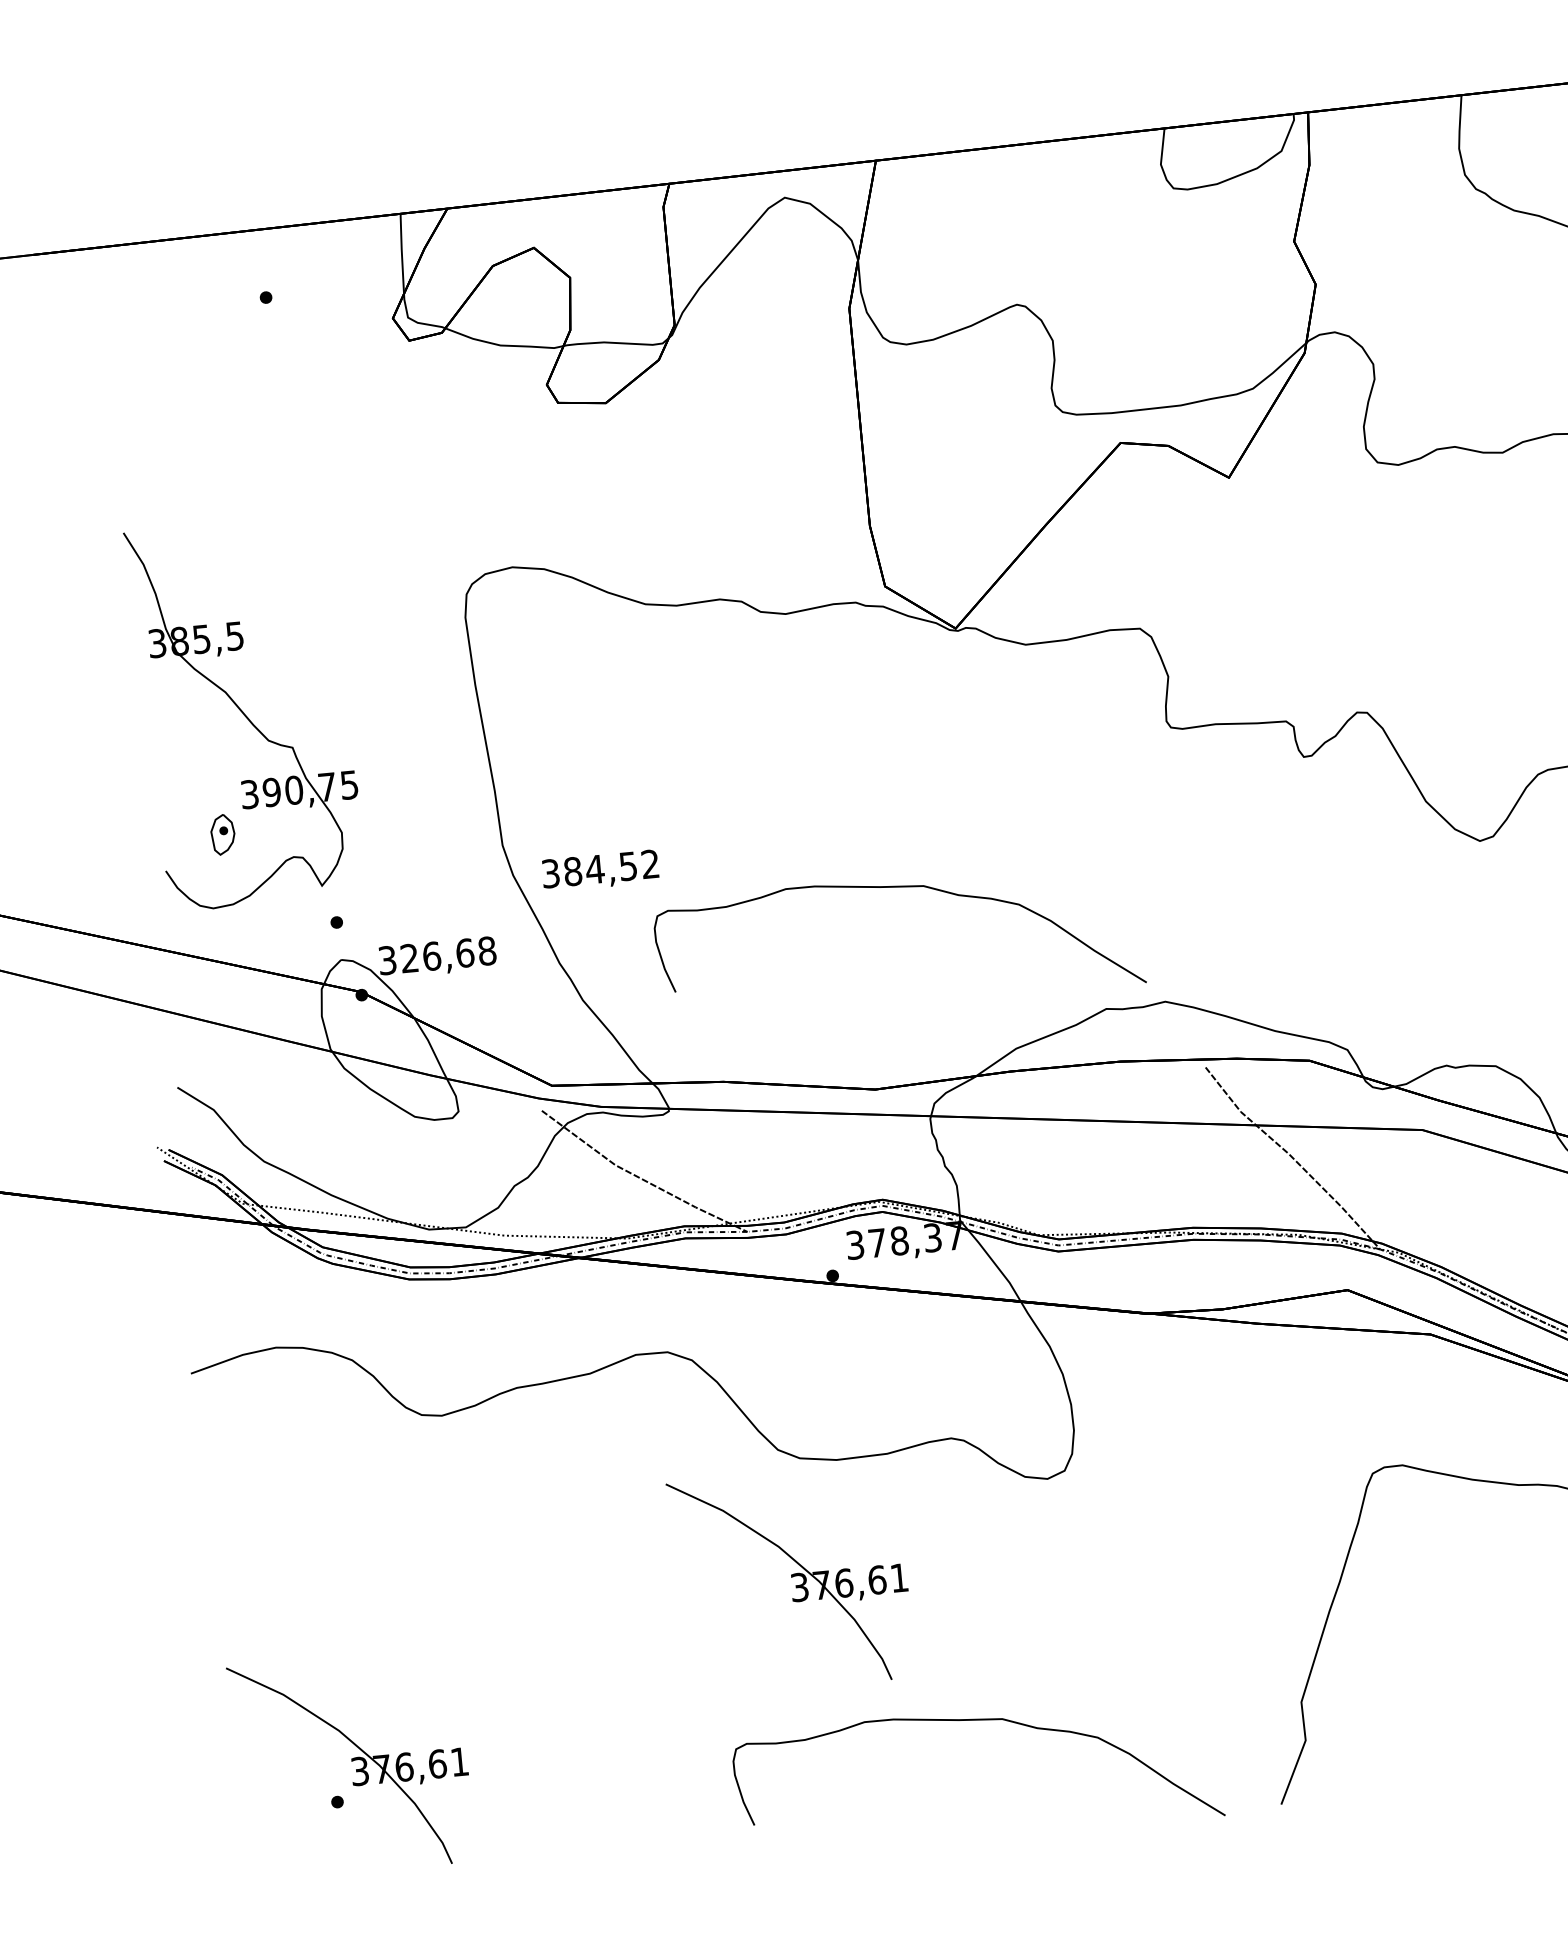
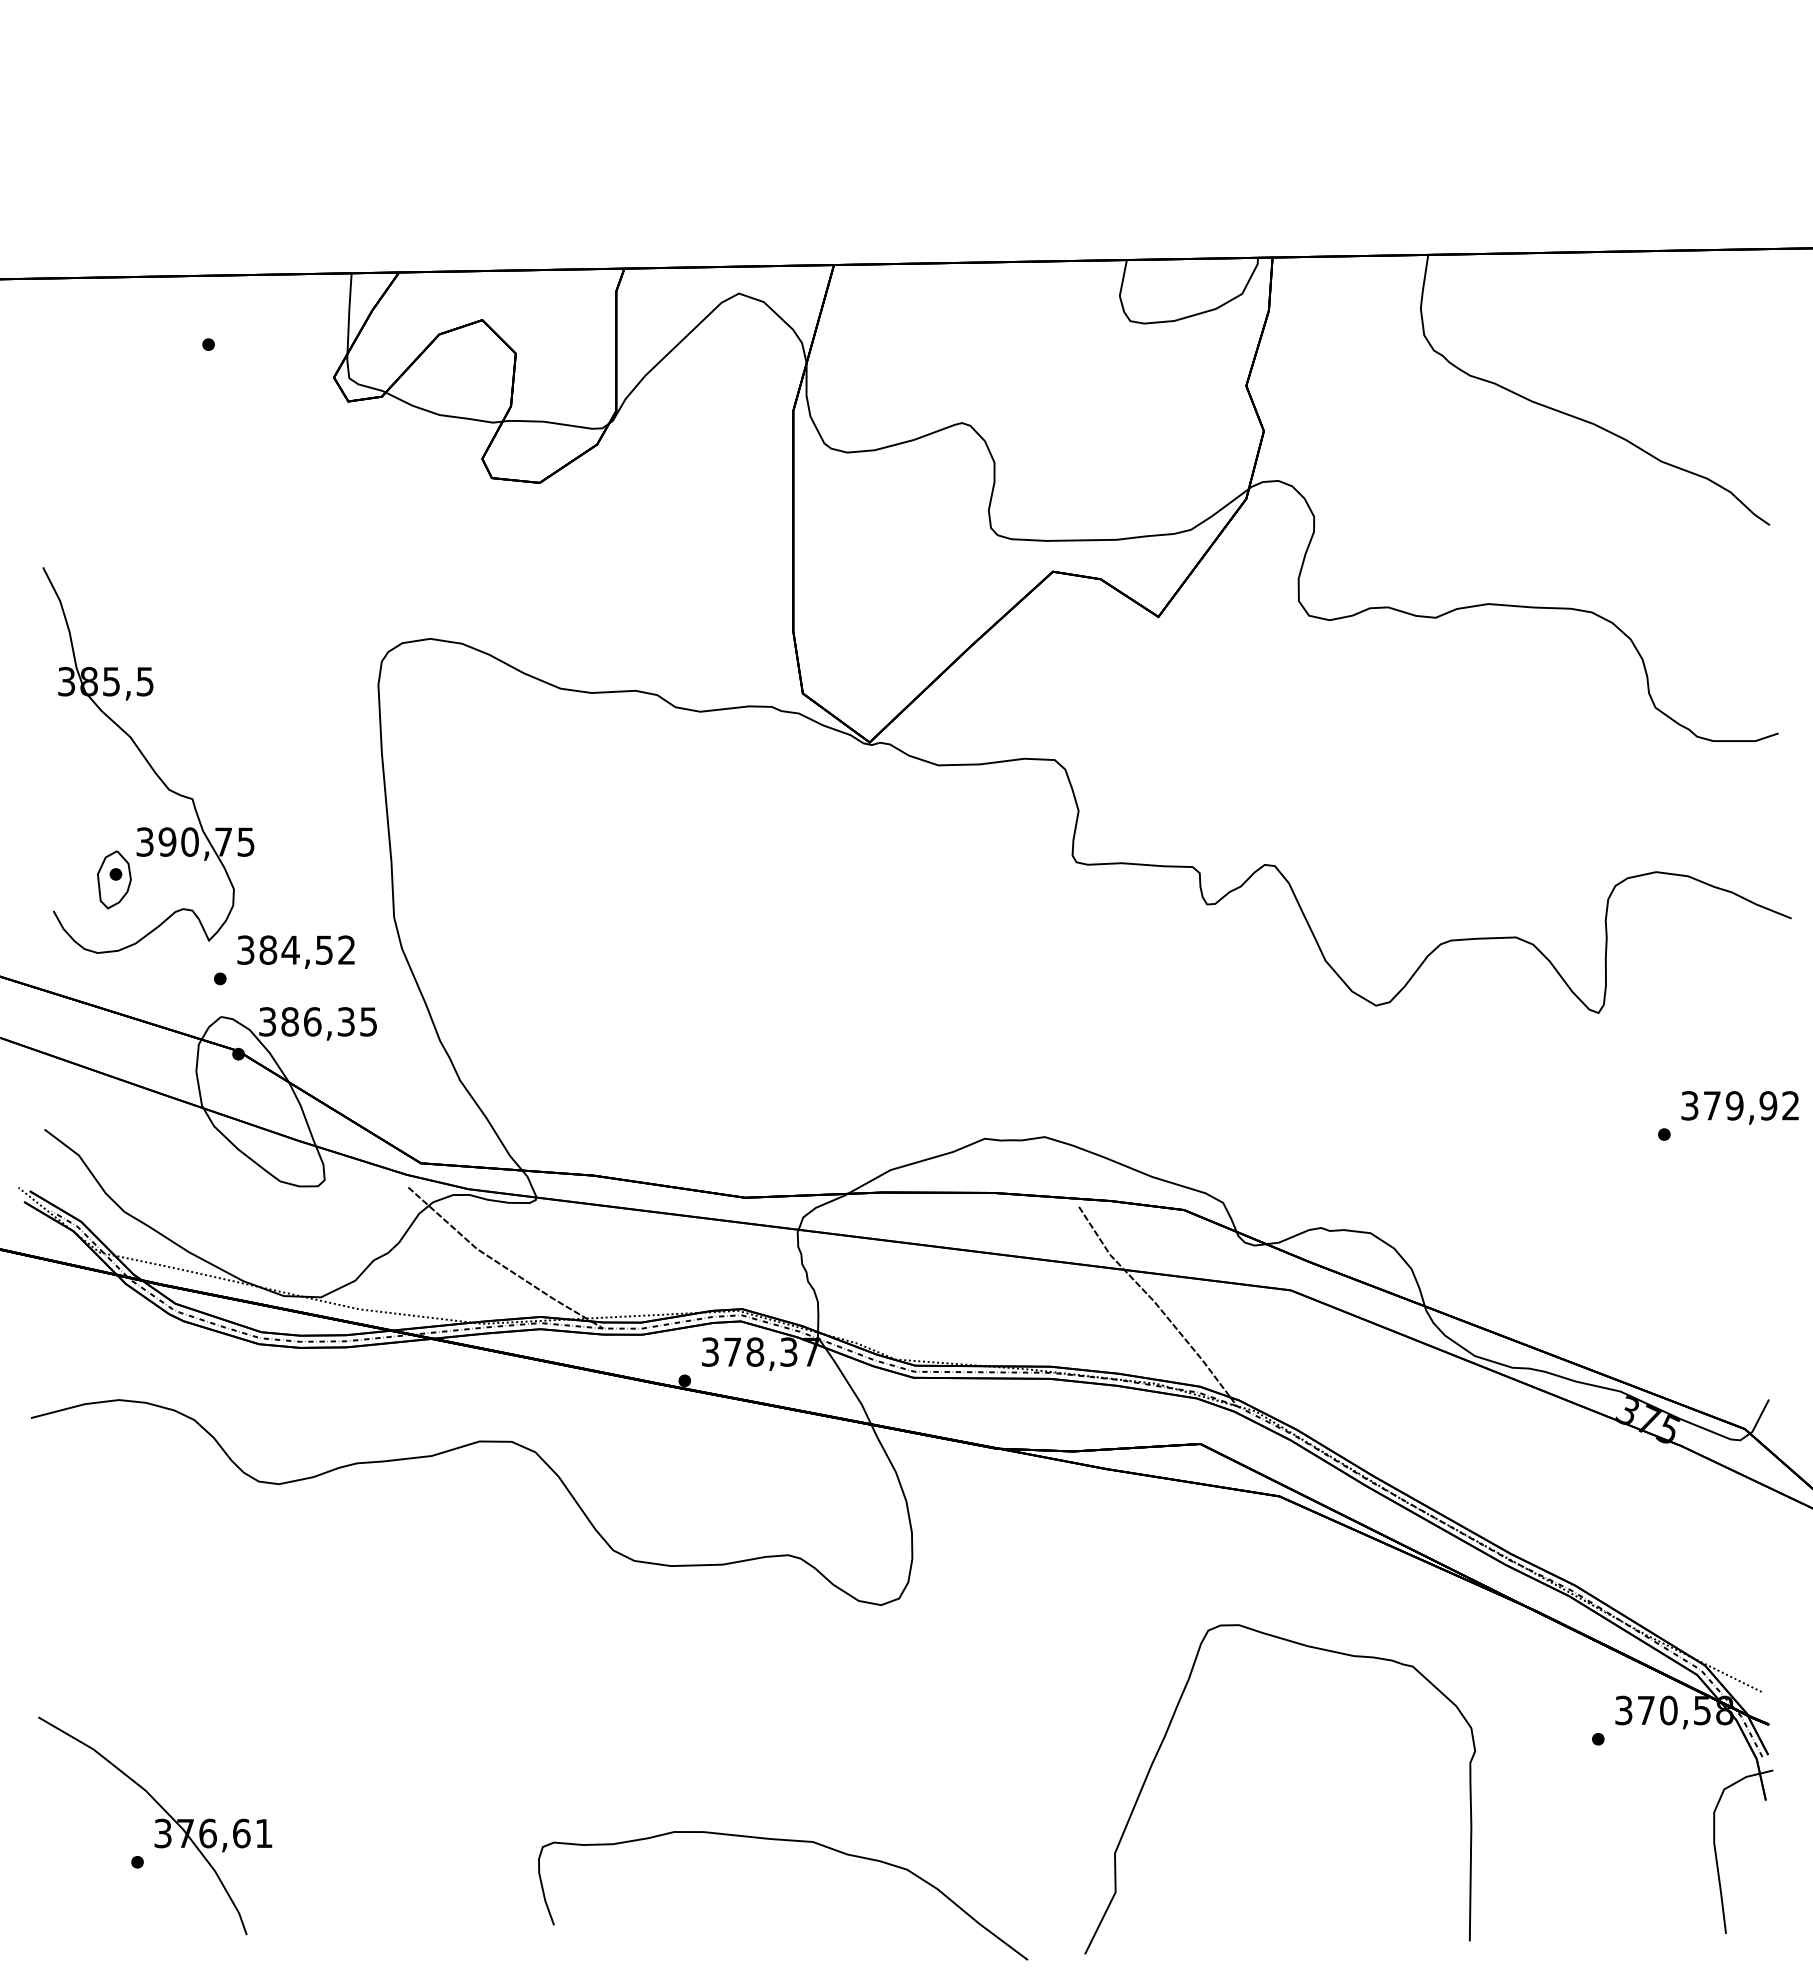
part: (223, 834) -> (114, 879), size x1.43
text: (599, 870) -> (295, 951), moved
curve: (898, 887) -> (787, 997), removed
text: (448, 954) -> (329, 1021), 326,68 -> 386,35
part: (791, 1580) -> (614, 1682), removed

